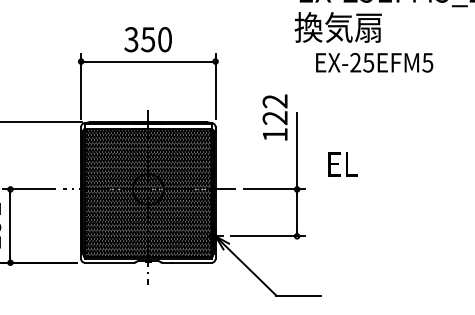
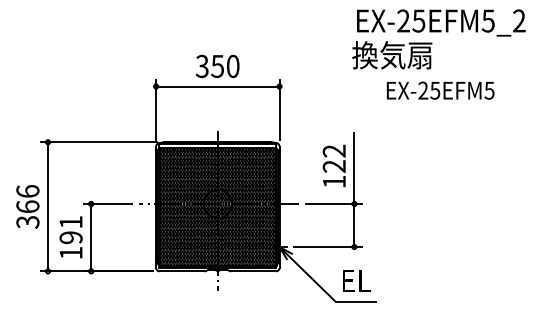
text: (374, 62) -> (440, 90), moved
text: (274, 117) -> (333, 165), moved
text: (342, 163) -> (356, 280), moved

